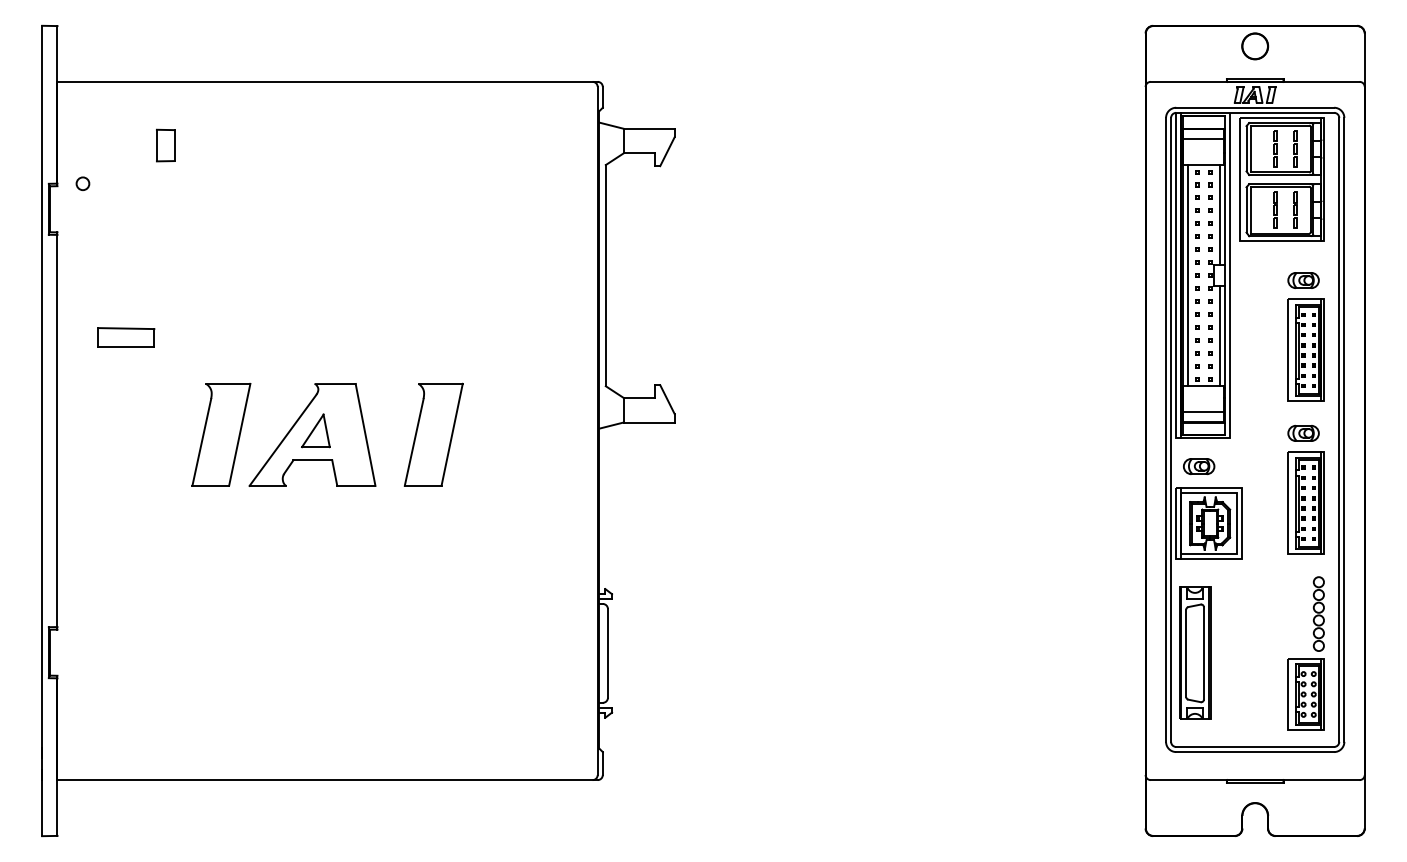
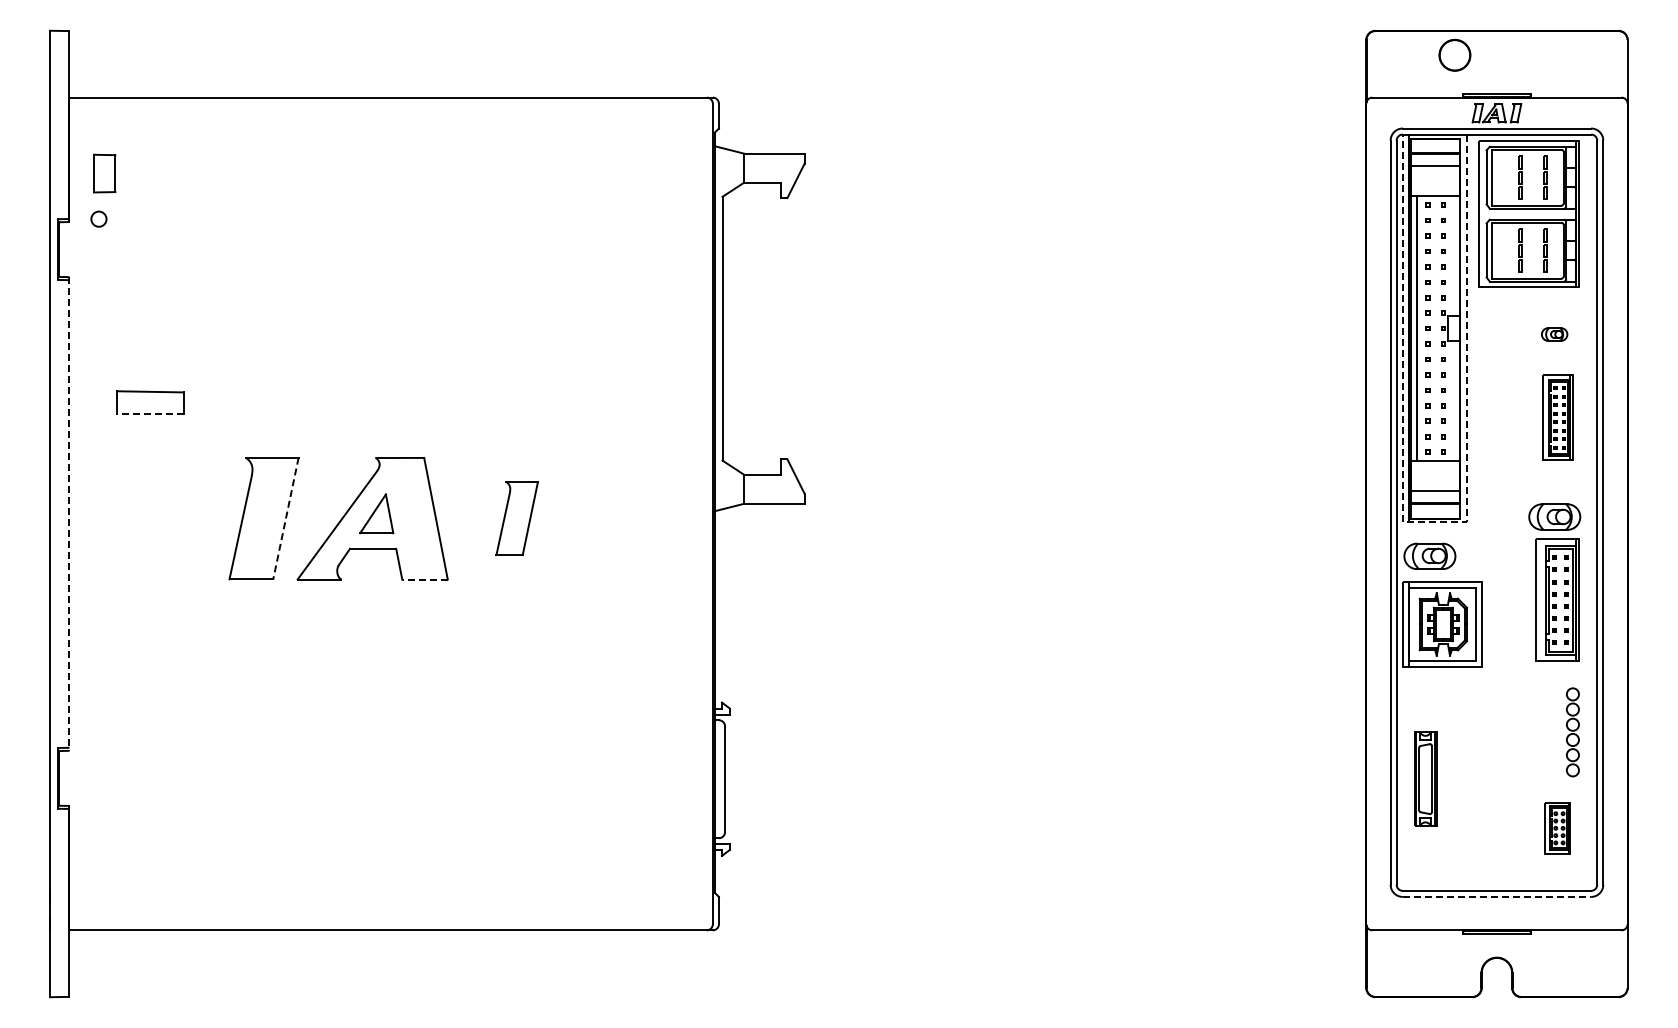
part: (1254, 46) -> (1454, 55), moved
part: (165, 145) -> (104, 173), moved
line: (1219, 215) -> (1454, 256), removed
part: (1303, 280) -> (1554, 334), size x0.7
line: (1219, 335) -> (1454, 400), removed
line: (126, 346) -> (150, 413), solid -> dashed
part: (1305, 350) -> (1557, 417), size x0.7
line: (57, 430) -> (68, 513), solid -> dashed
part: (1303, 433) -> (1554, 516), size x1.4
part: (433, 434) -> (516, 518), size x0.6
line: (239, 435) -> (285, 519), solid -> dashed
line: (1202, 437) -> (1434, 521), solid -> dashed
part: (1199, 466) -> (1430, 556), size x1.4
line: (356, 485) -> (425, 579), solid -> dashed
part: (1195, 652) -> (1425, 778), size x0.6
part: (1305, 694) -> (1557, 828), size x0.6
line: (1255, 751) -> (1497, 896), solid -> dashed

